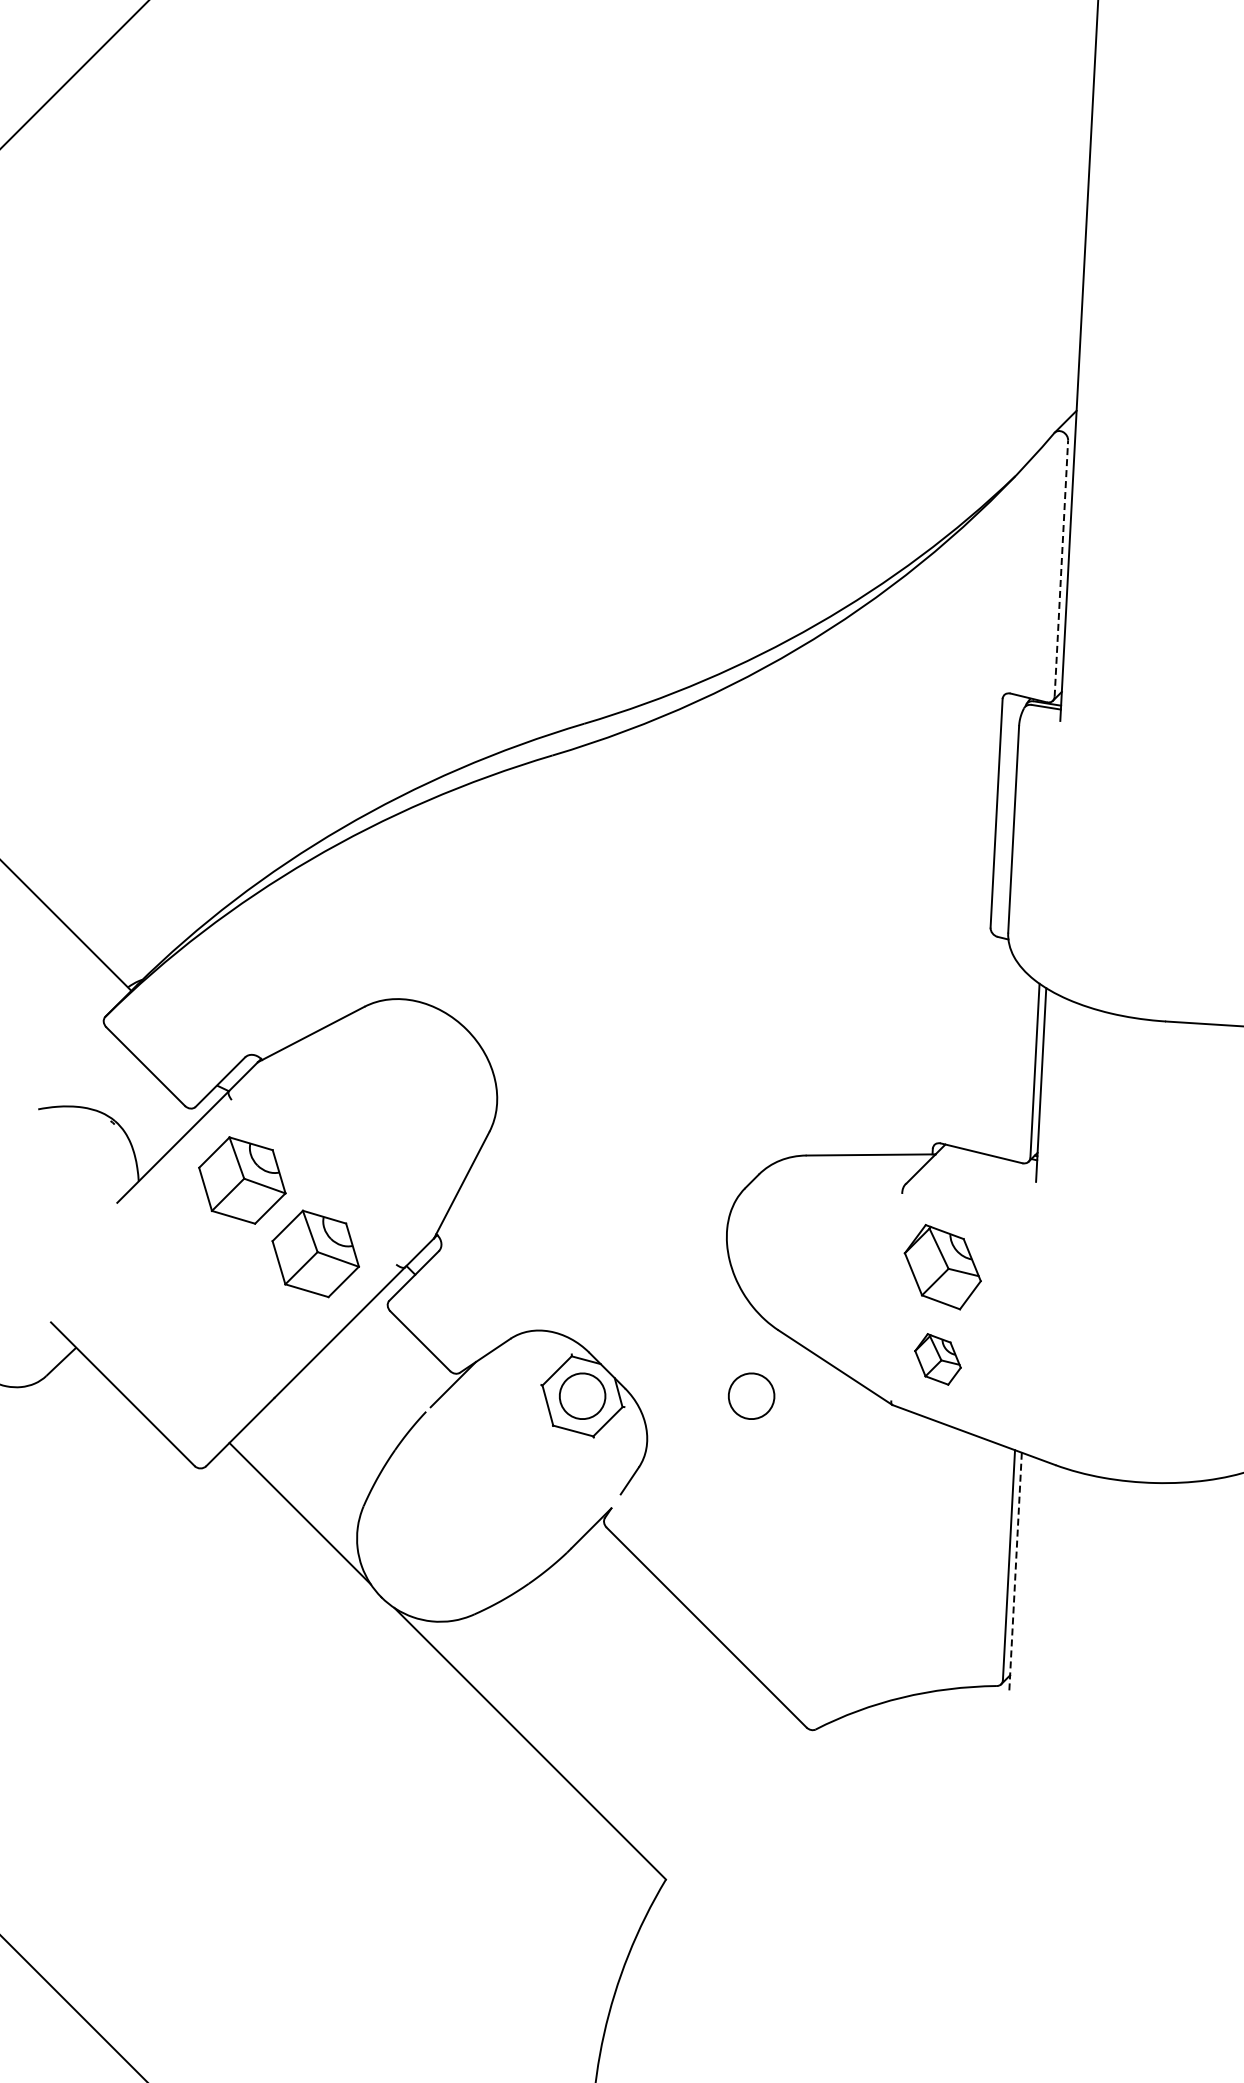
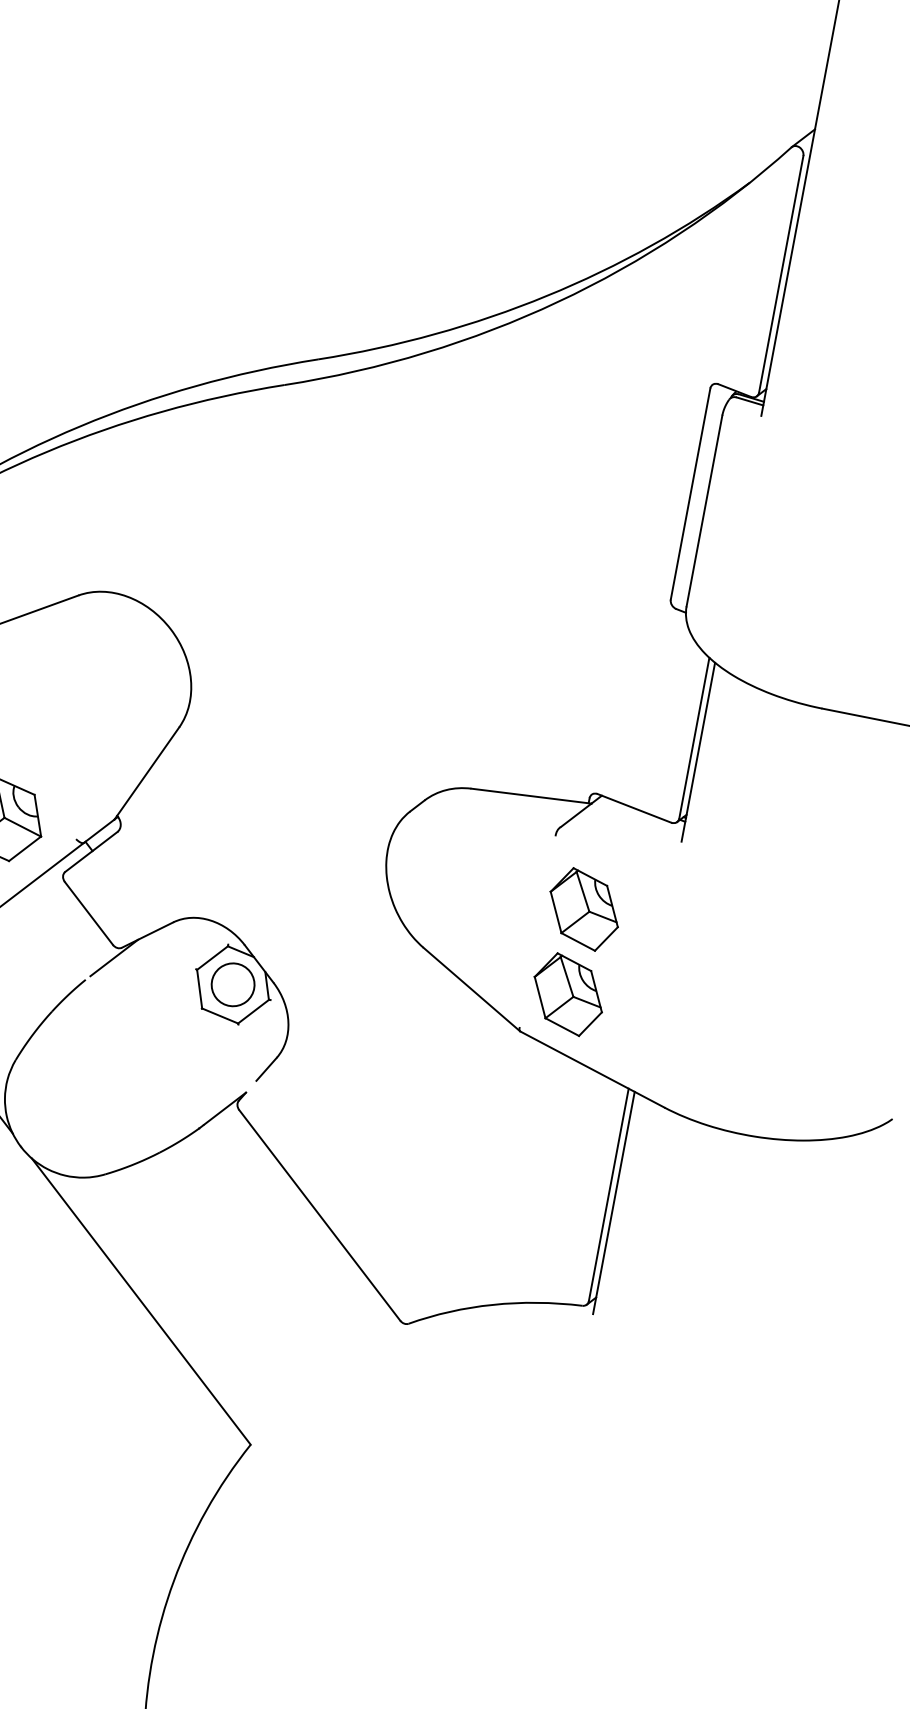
line: (1061, 568) -> (781, 274), dashed -> solid
part: (937, 1359) -> (567, 994), size x1.67
part: (751, 1395) -> (390, 1005), removed
line: (1015, 1573) -> (613, 1203), dashed -> solid

